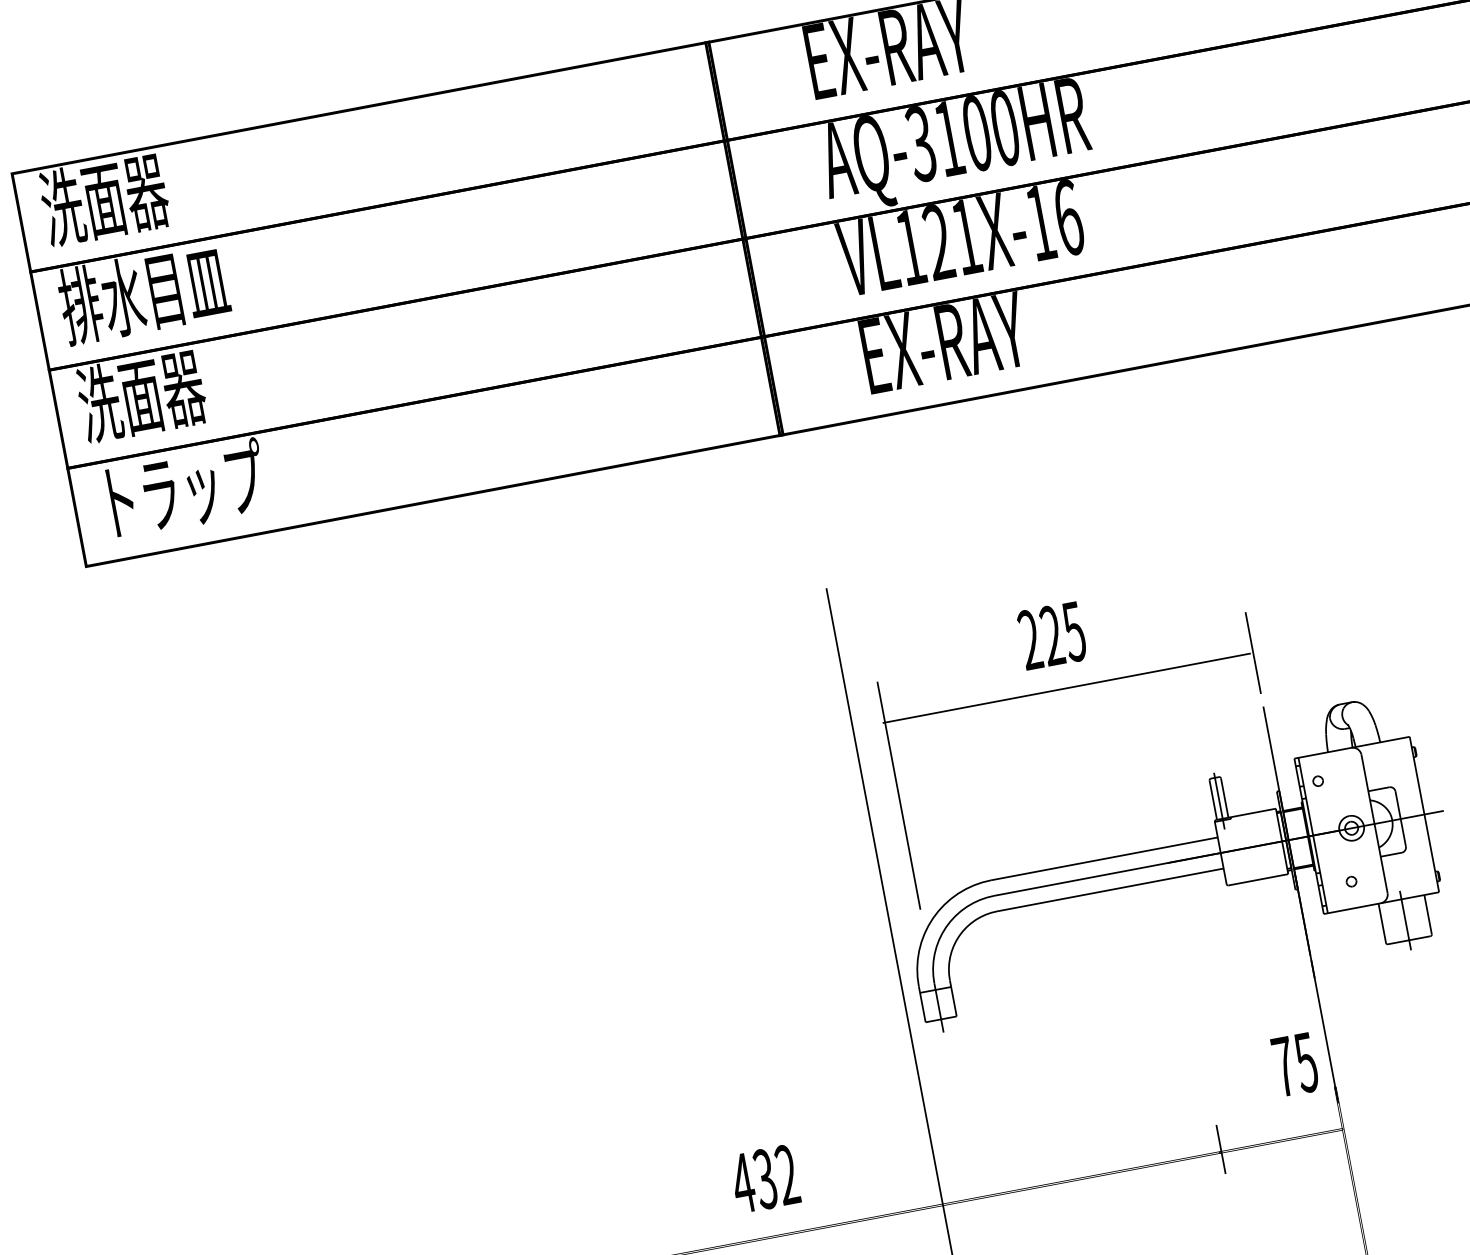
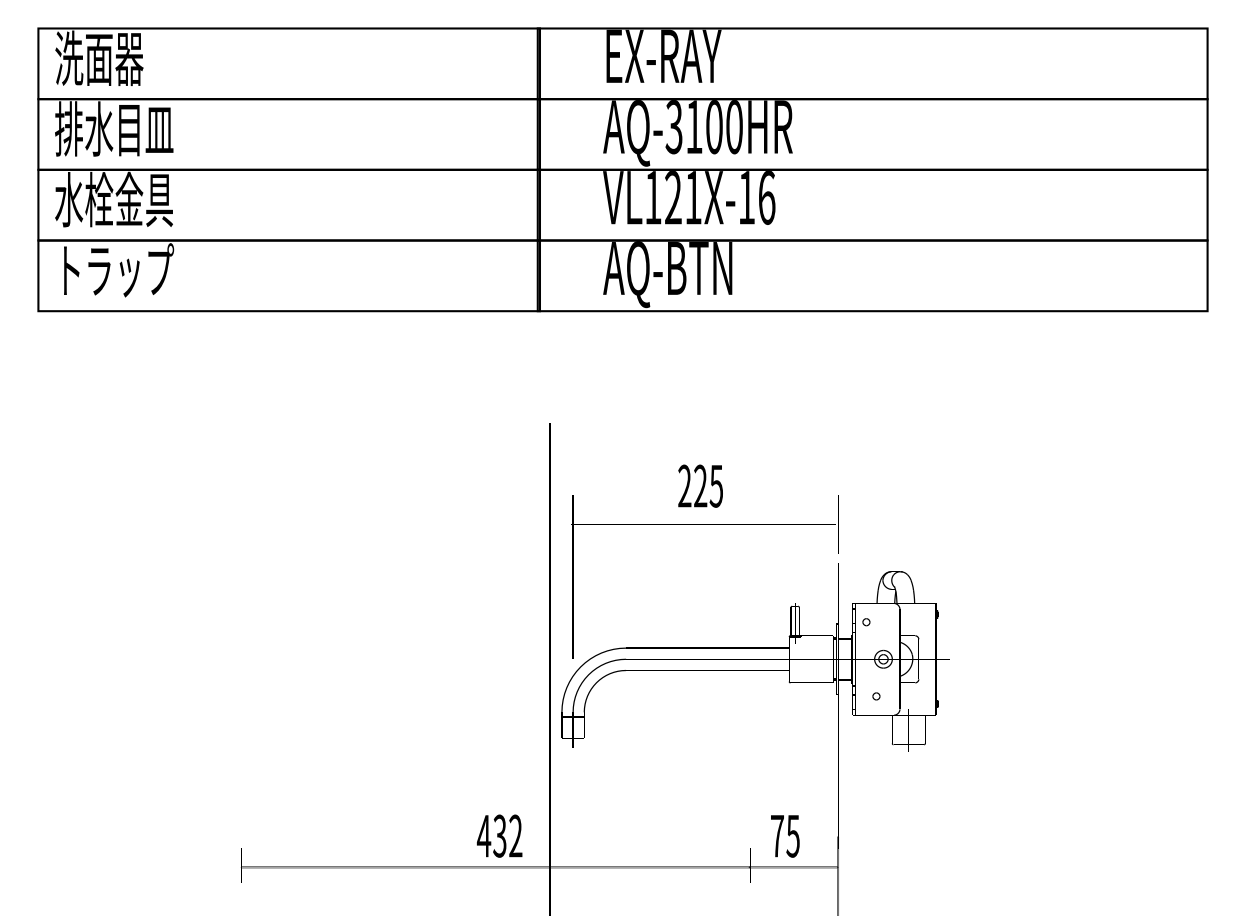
text: (950, 350) -> (667, 274), EX-RAY -> AQ-BTN
text: (161, 391) -> (113, 199), 洗面器 -> 水栓金具
text: (1295, 1065) -> (785, 836), moved
text: (764, 1178) -> (499, 835), moved

